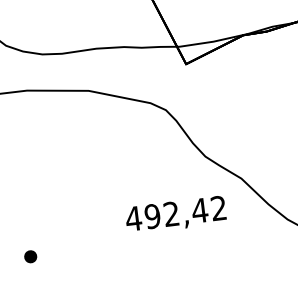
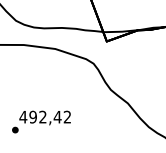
text: (174, 214) -> (44, 117), moved

